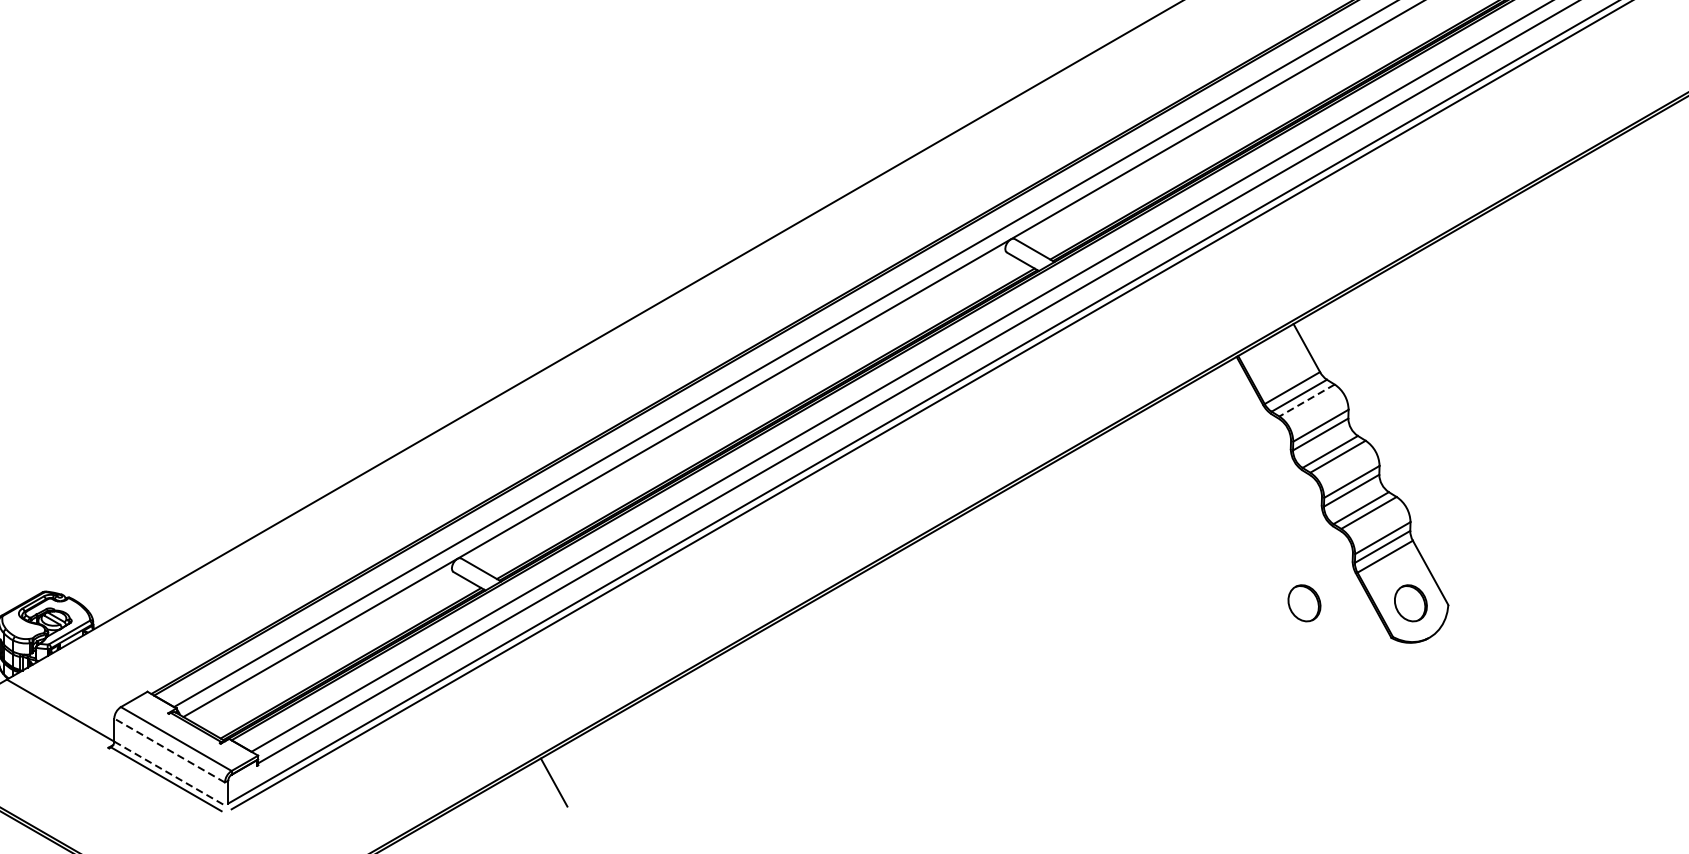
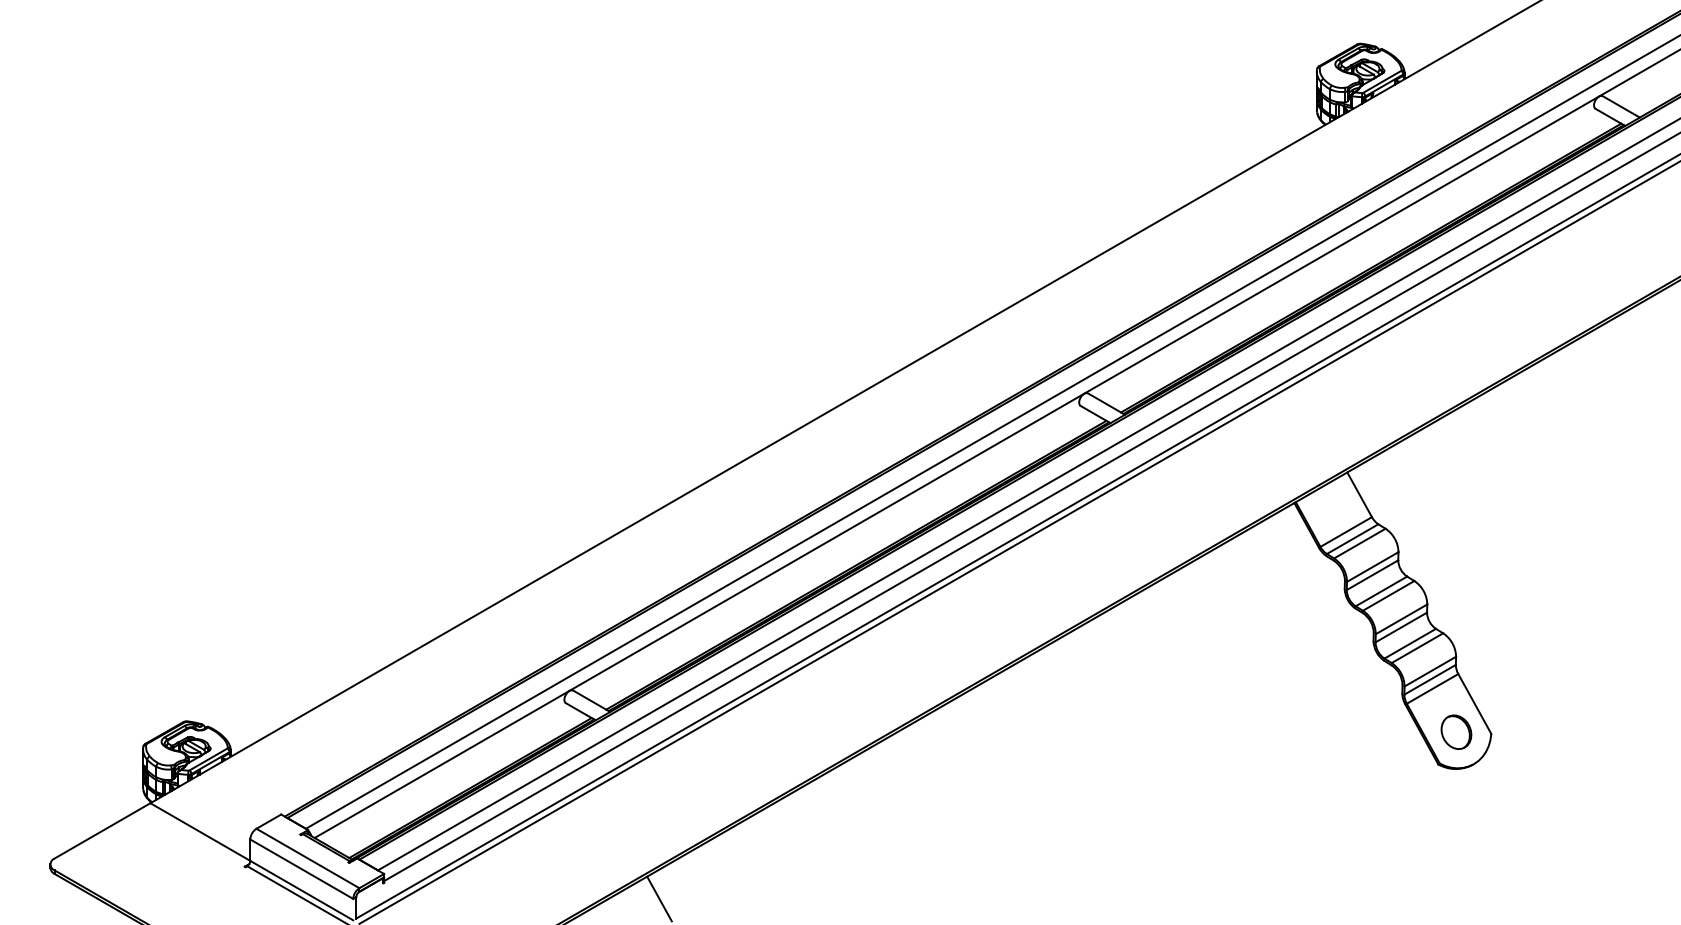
line: (1306, 400) -> (1359, 543), dashed -> solid
part: (1304, 602) -> (1357, 731), removed
line: (169, 749) -> (301, 868), dashed -> solid
line: (170, 773) -> (302, 890), dashed -> solid

